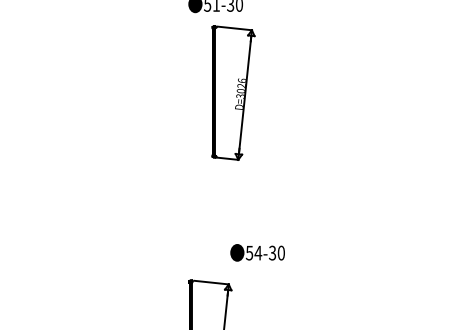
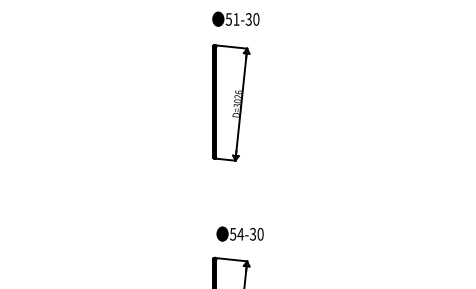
part: (233, 92) -> (231, 102), moved
text: (256, 252) -> (239, 233), moved

